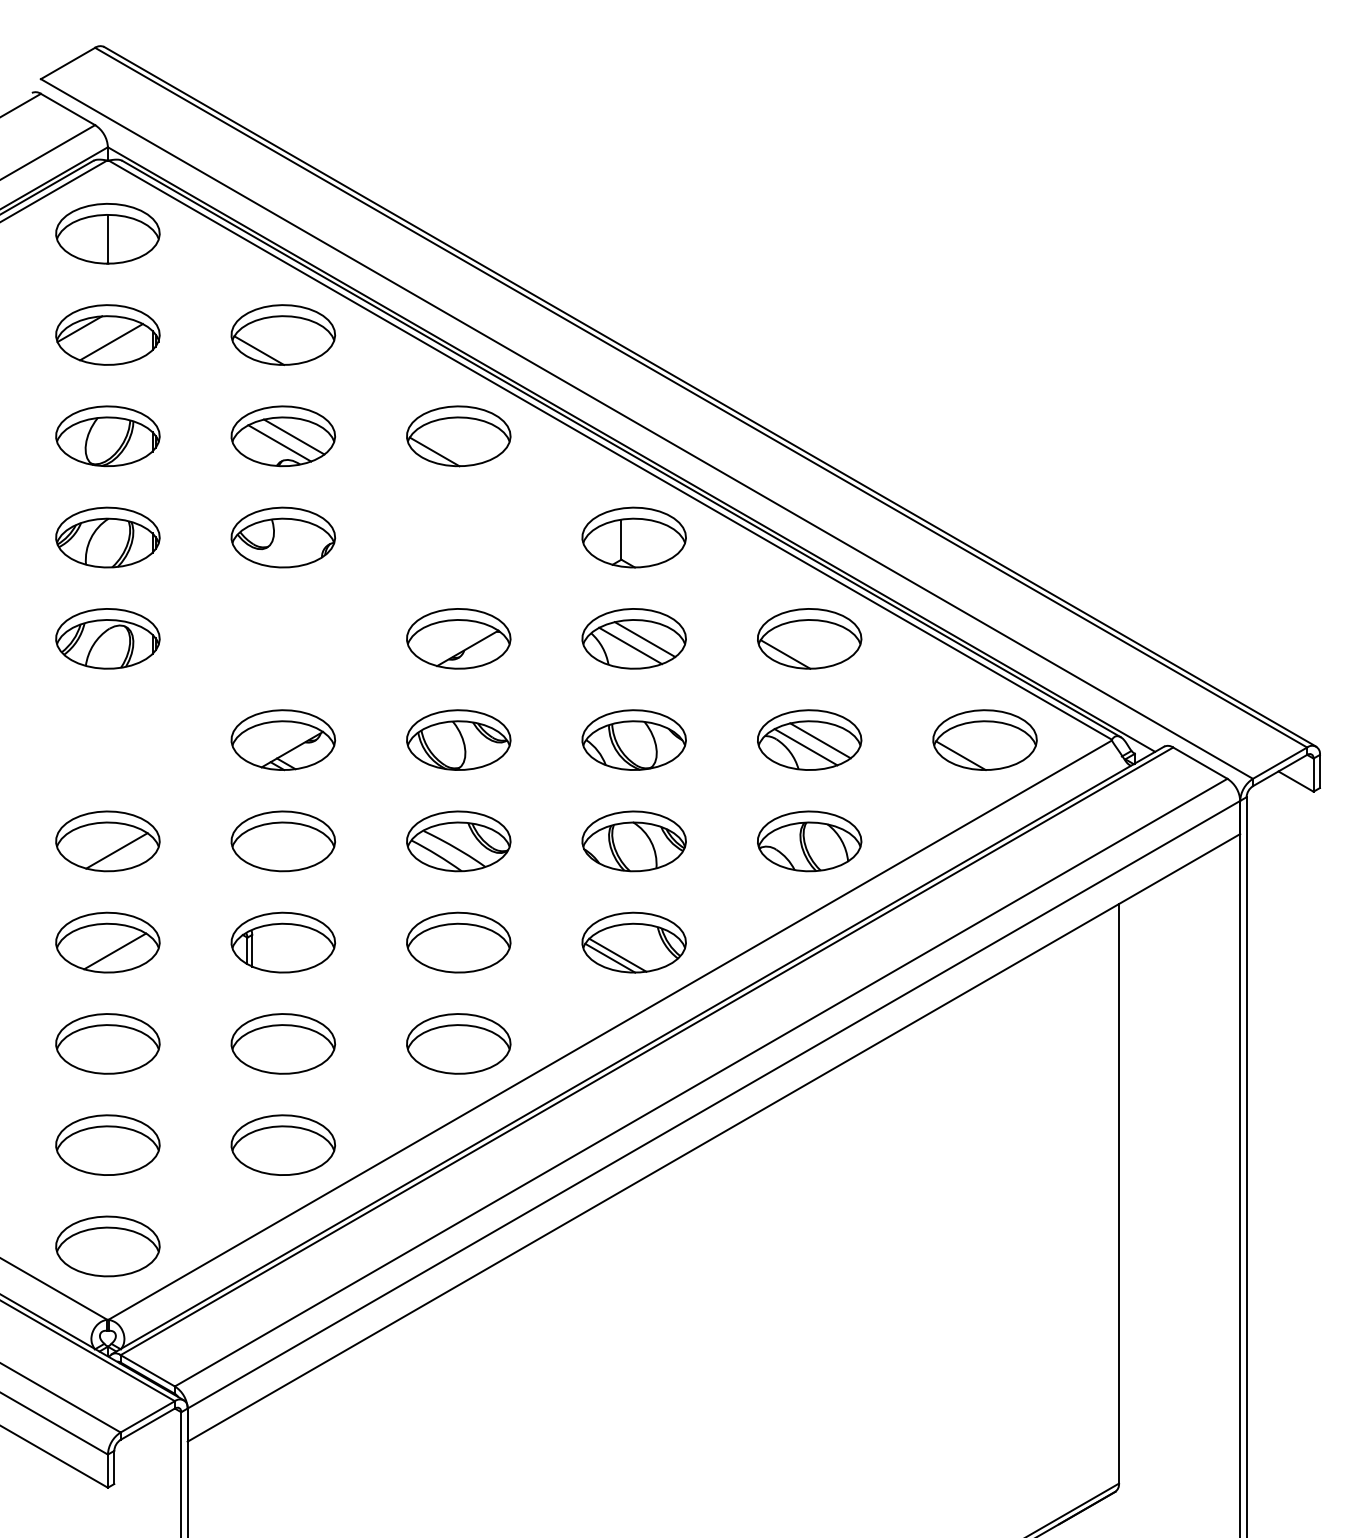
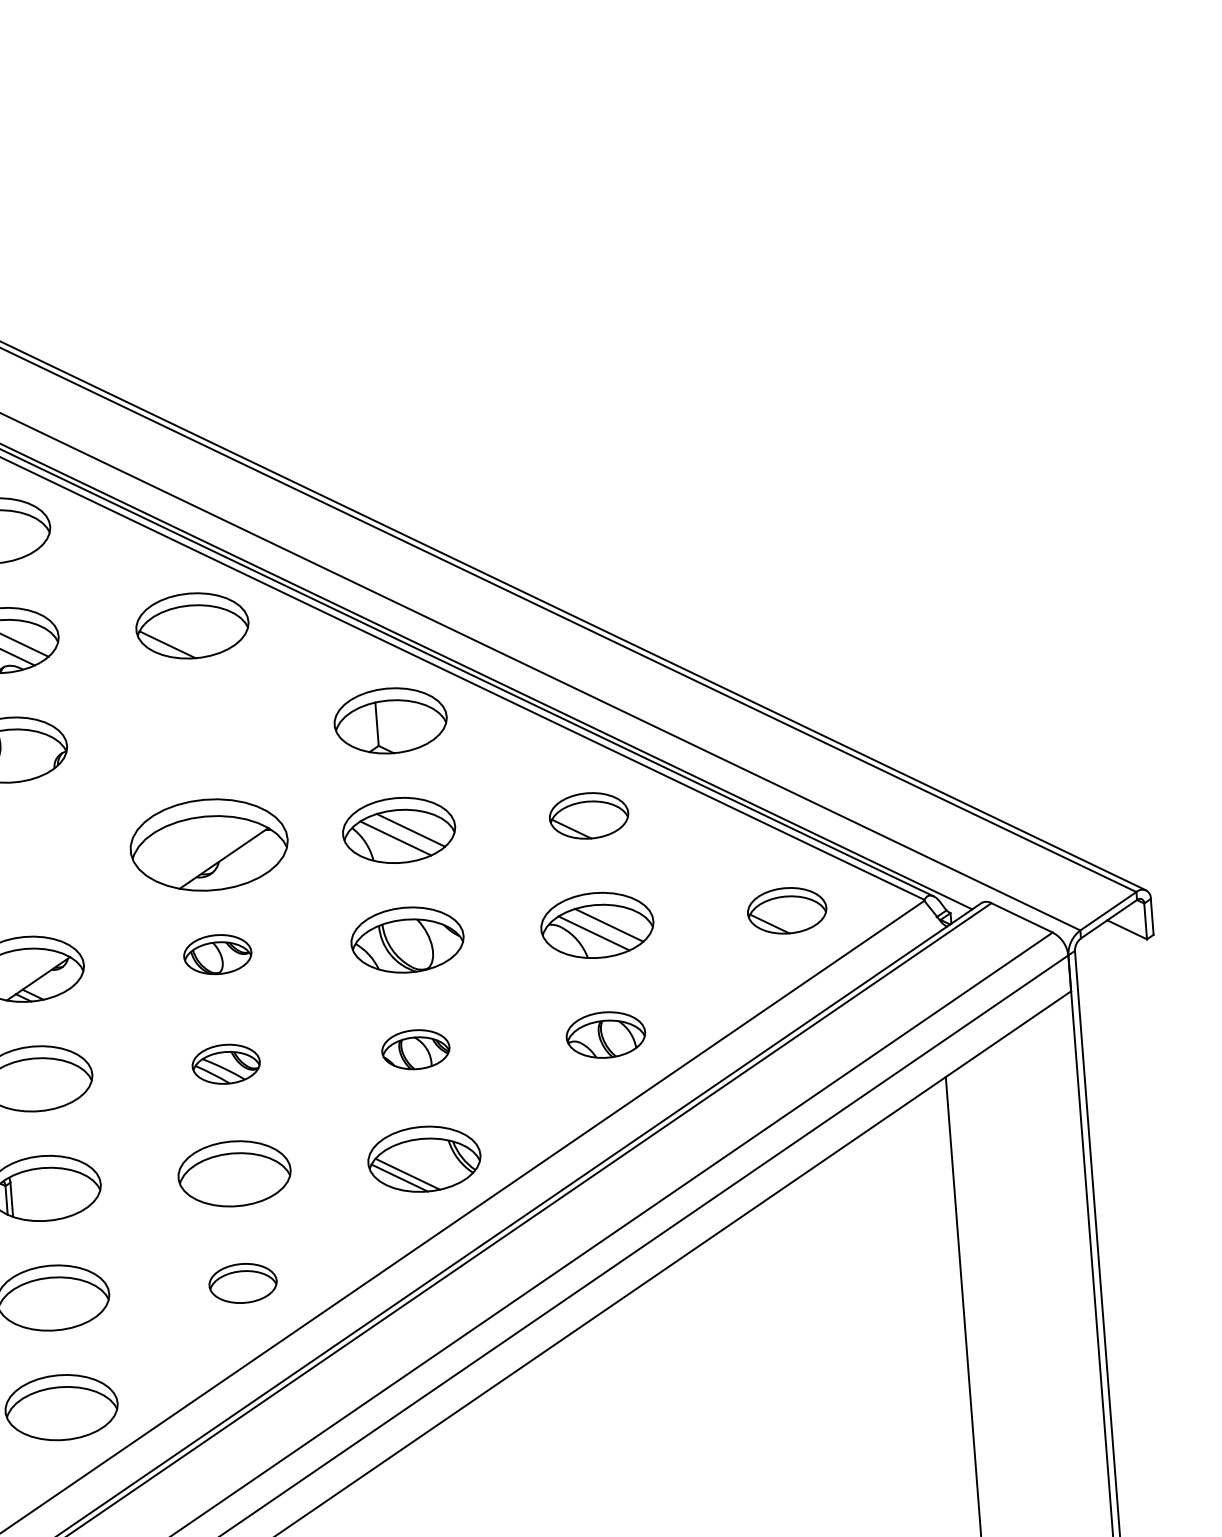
part: (458, 638) -> (208, 844), size x1.4
part: (809, 638) -> (588, 815), size x0.7
part: (458, 739) -> (217, 954), size x0.6
part: (984, 739) -> (786, 910), size x0.7
part: (458, 841) -> (225, 1064), size x0.6
part: (633, 841) -> (415, 1049), size x0.6
part: (809, 841) -> (605, 1035), size x0.7
part: (458, 1043) -> (242, 1282), size x0.6

